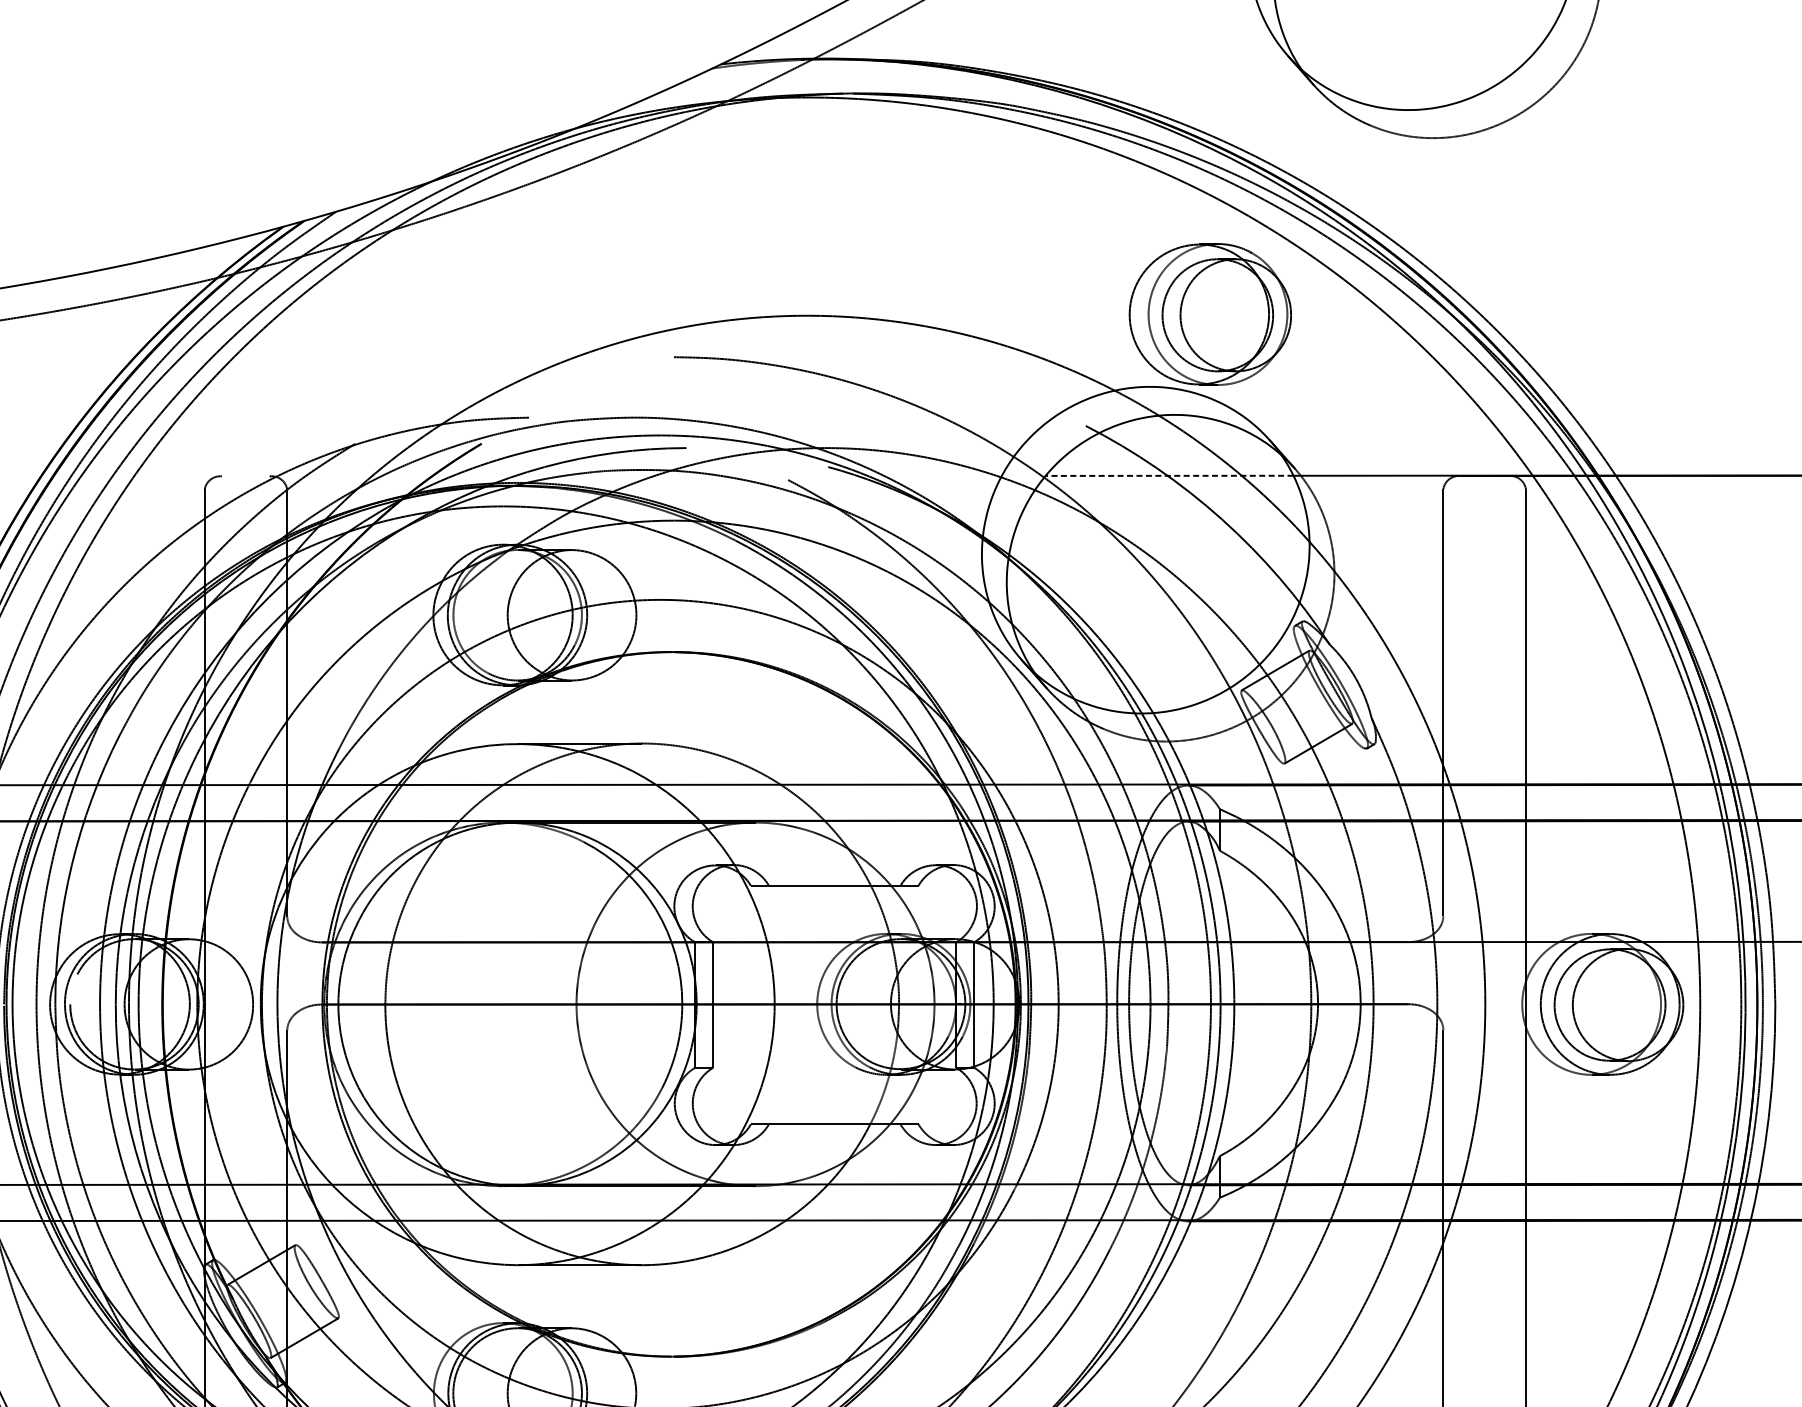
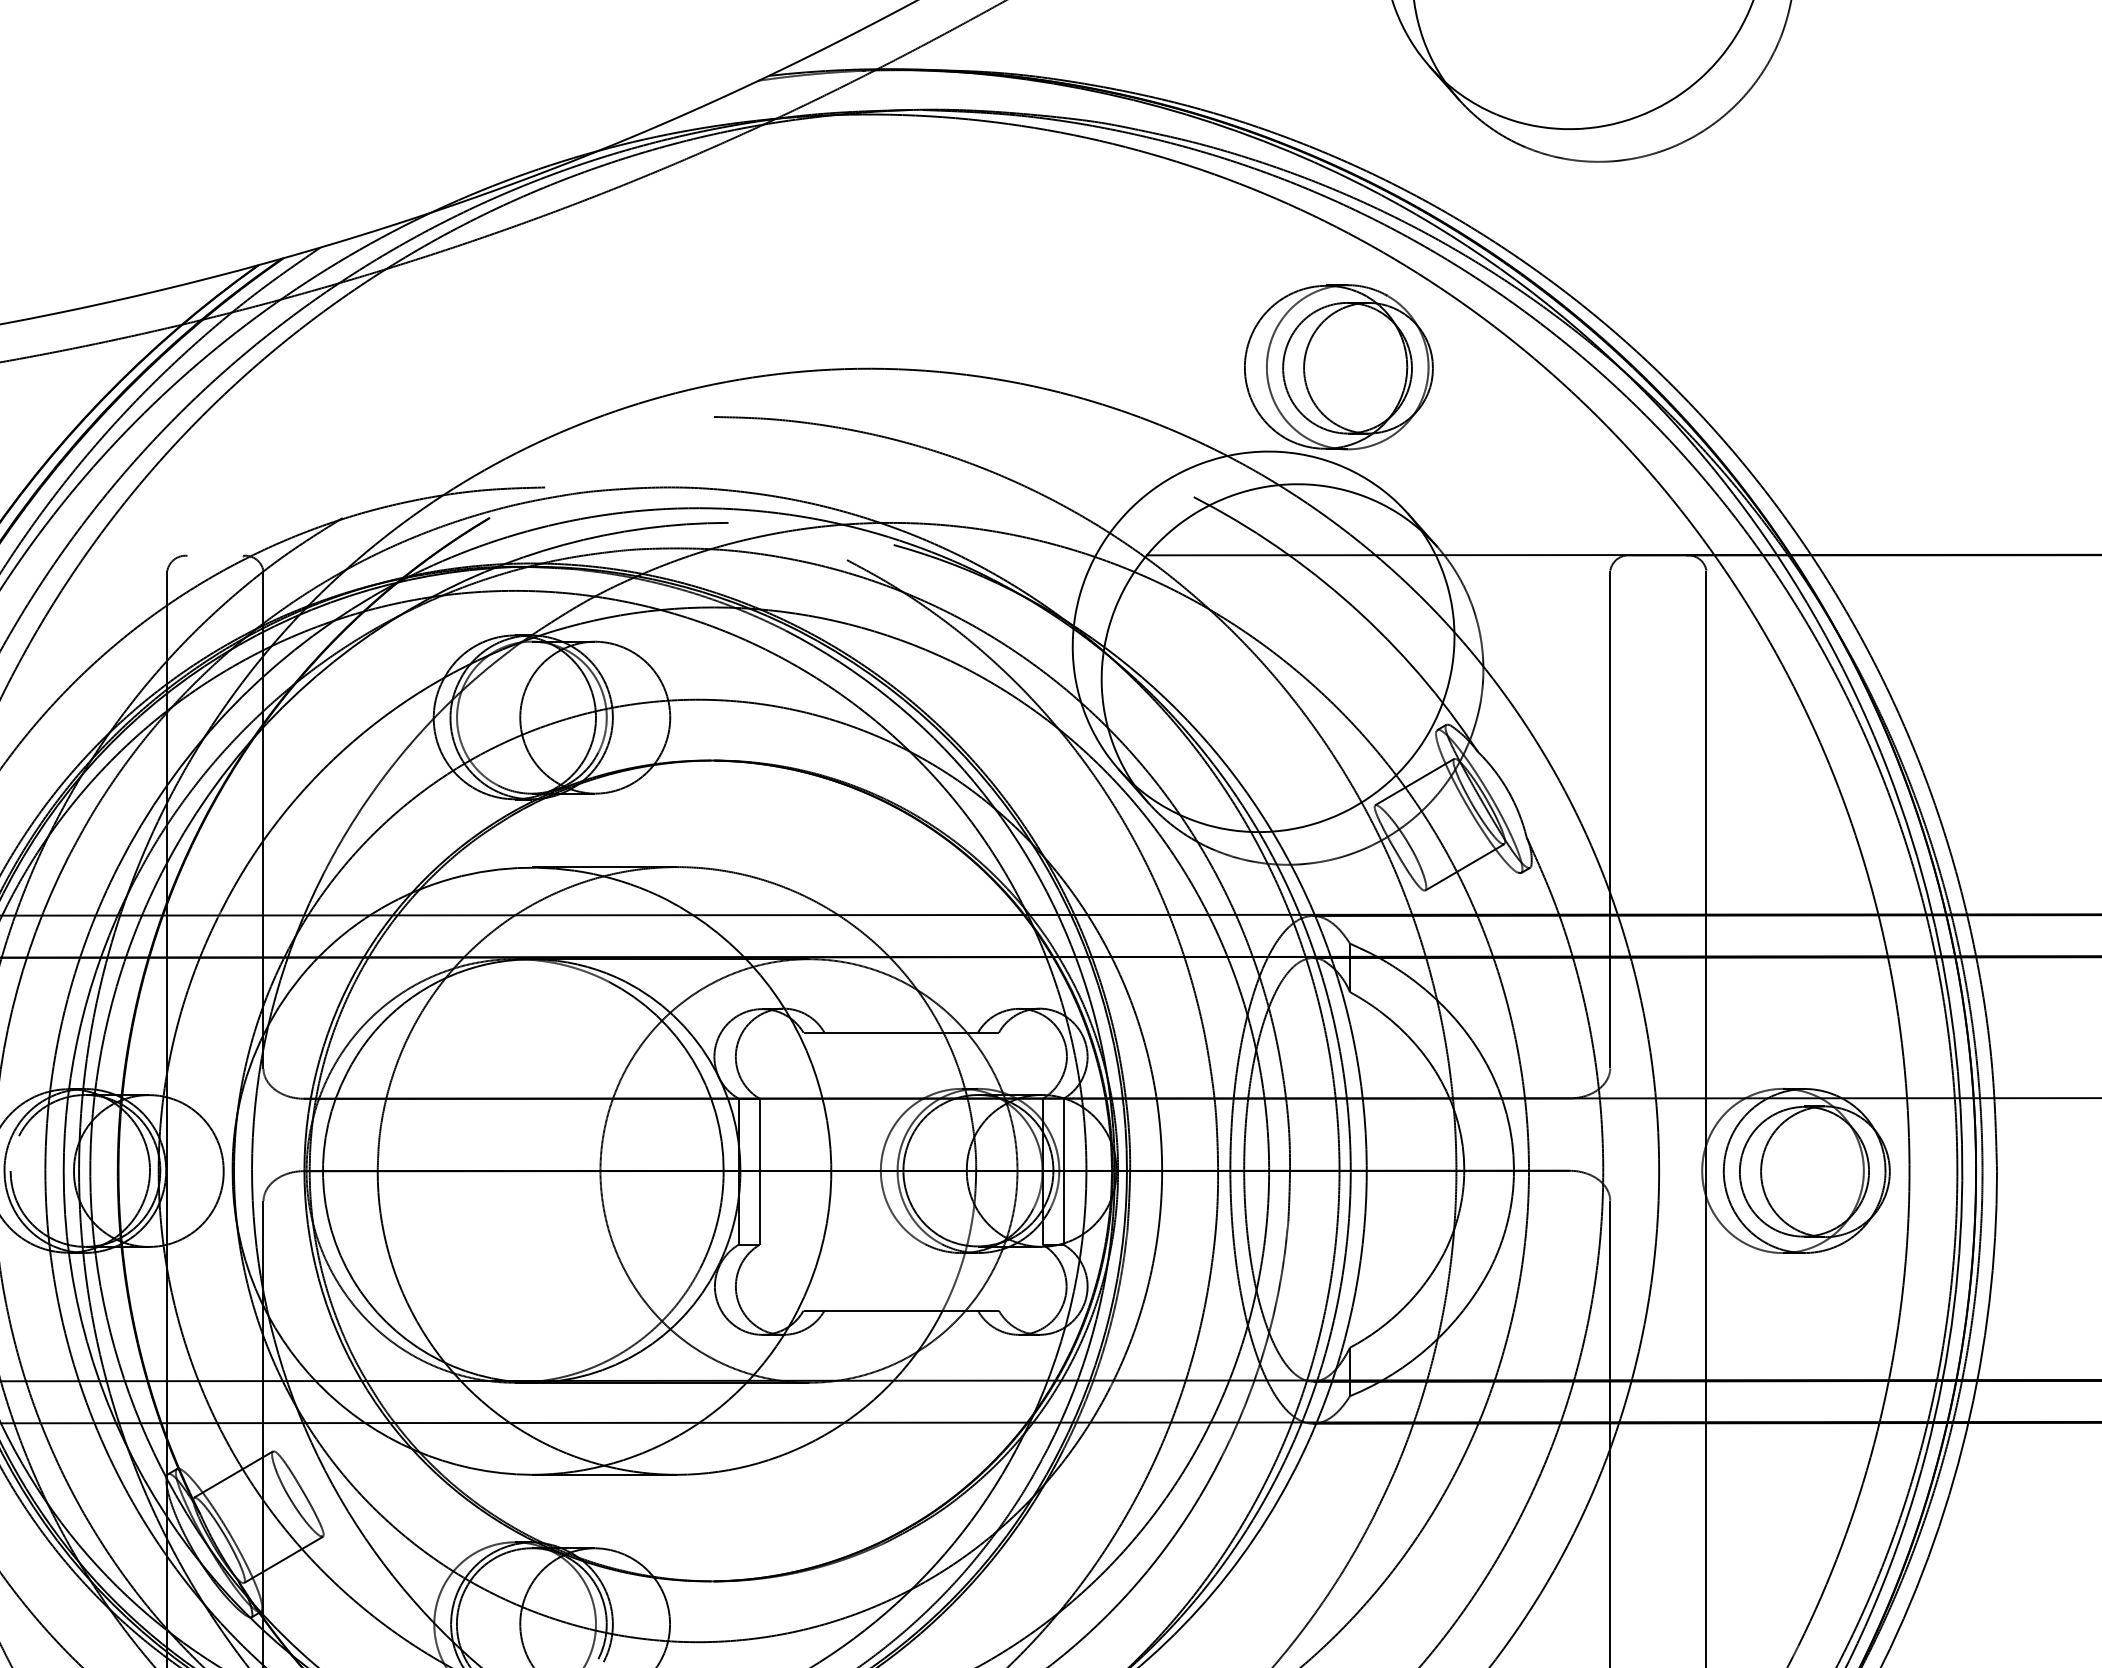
line: (1168, 476) -> (1290, 555), dashed -> solid

